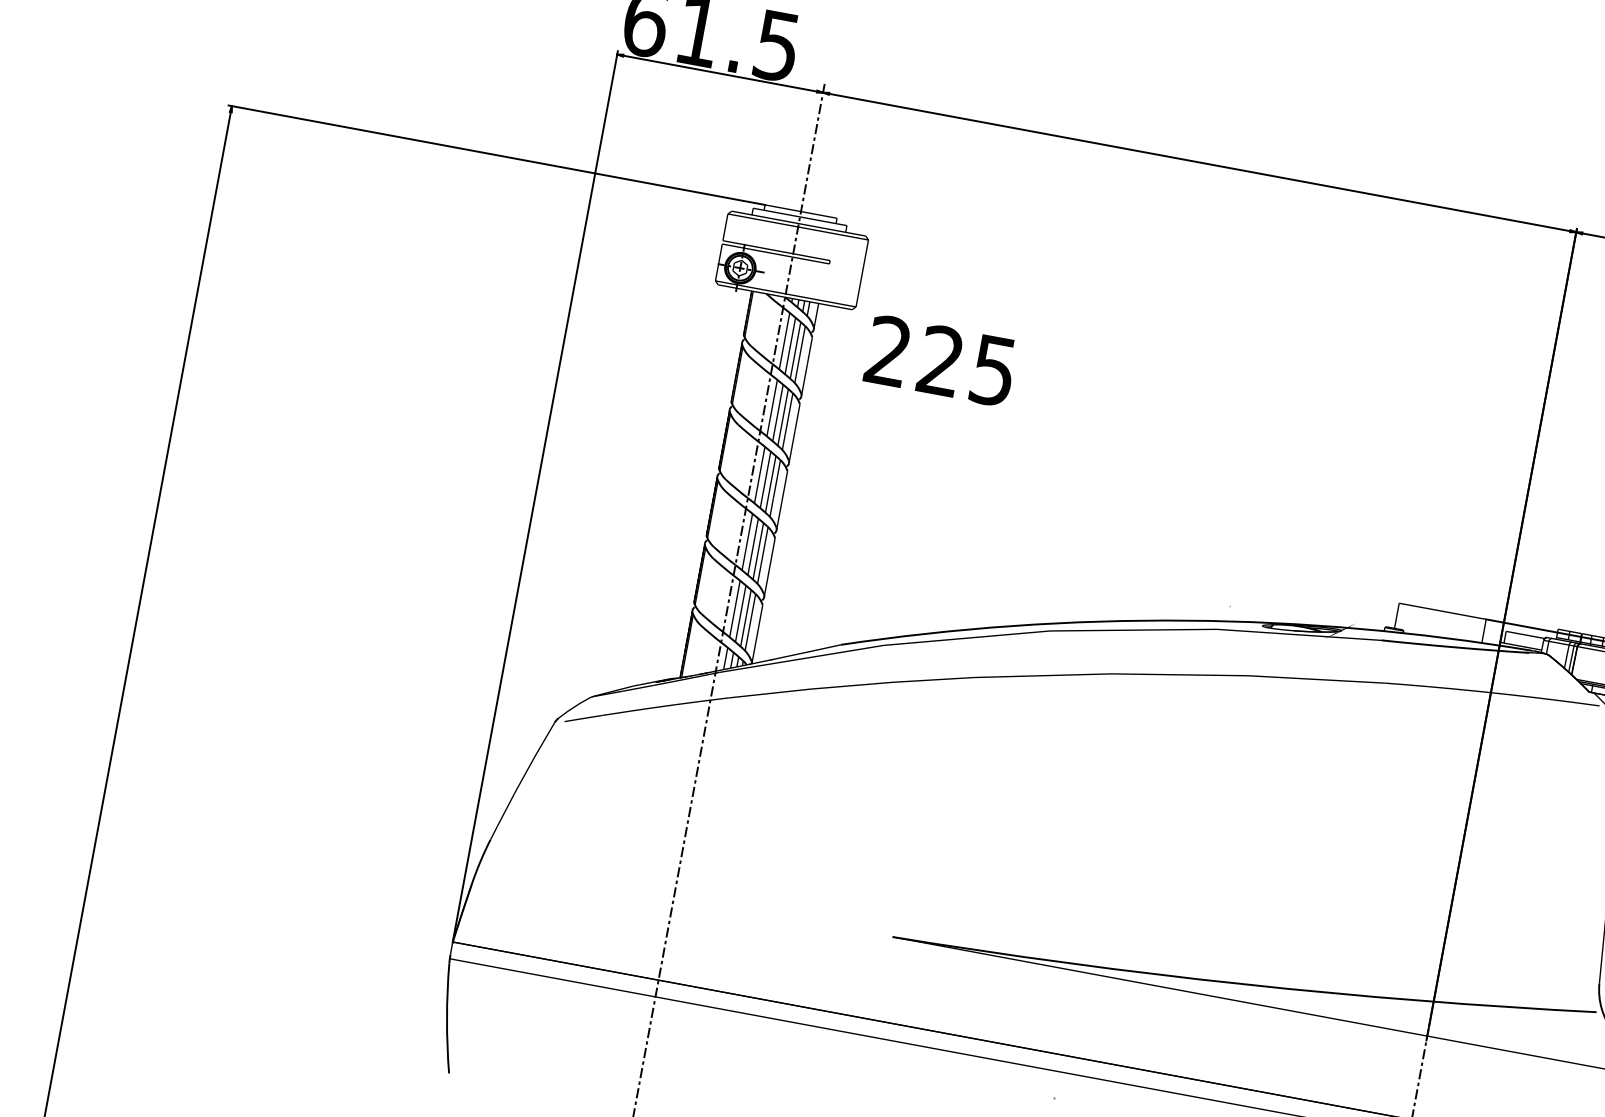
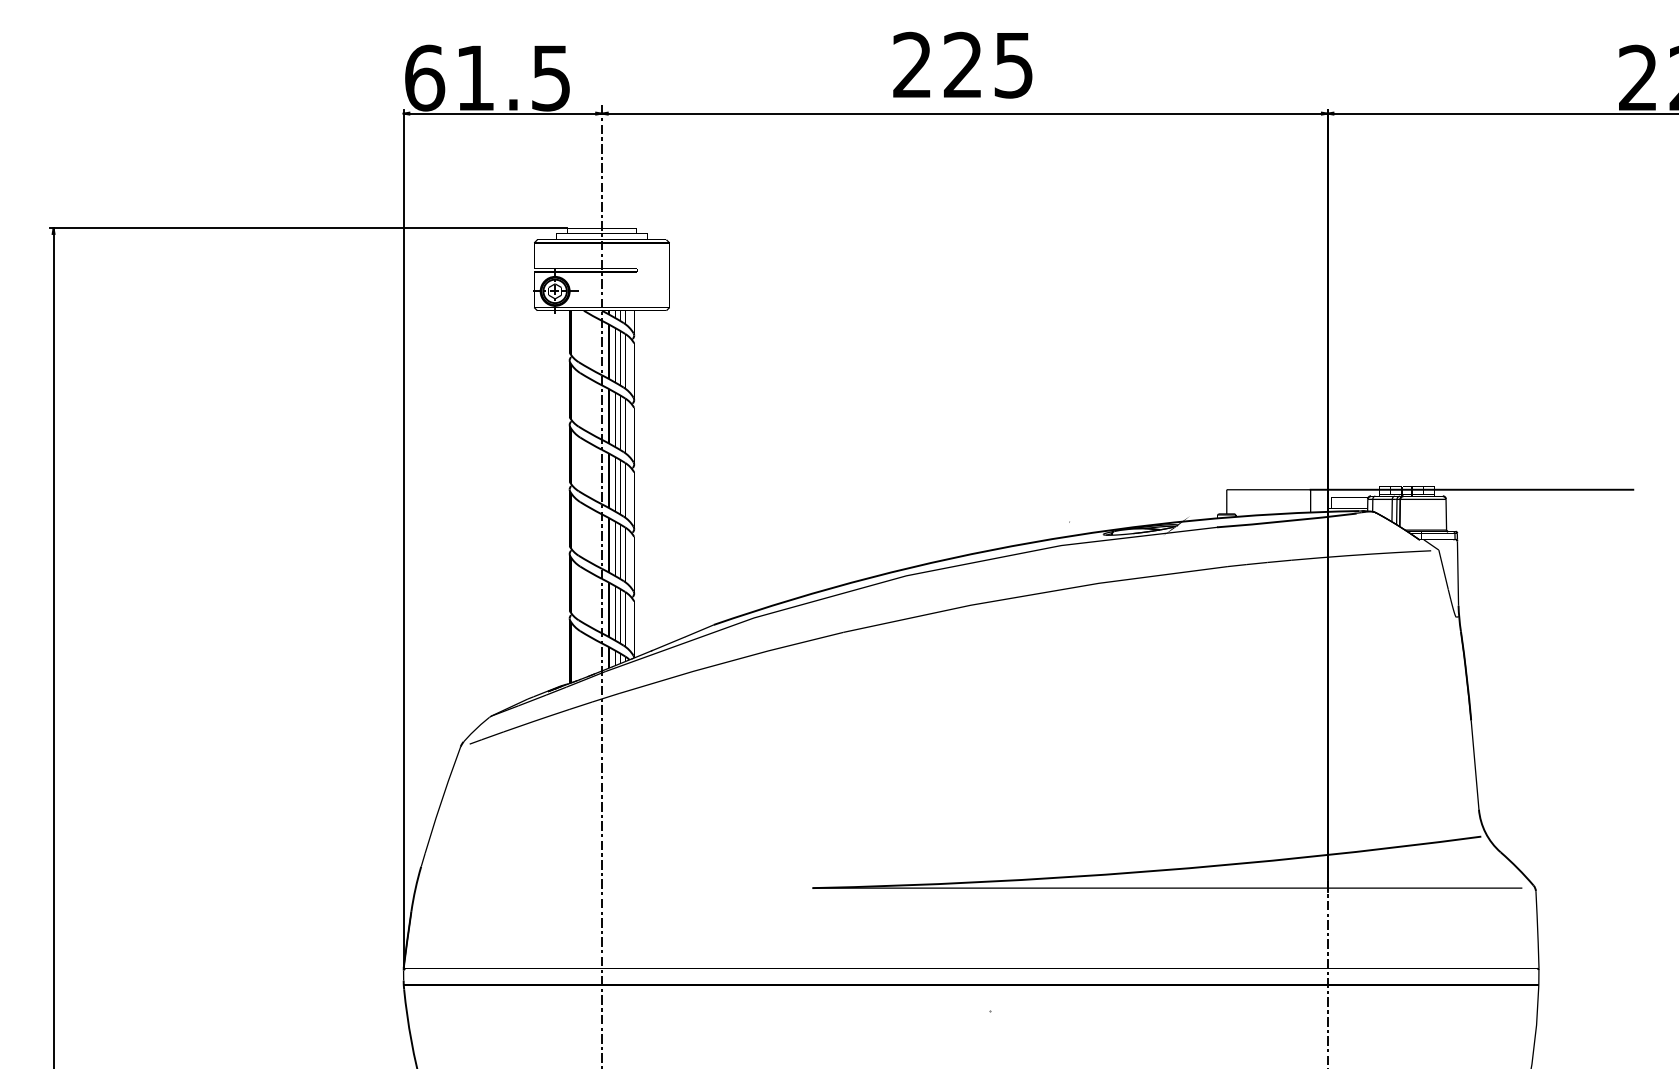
text: (940, 360) -> (962, 64), moved

